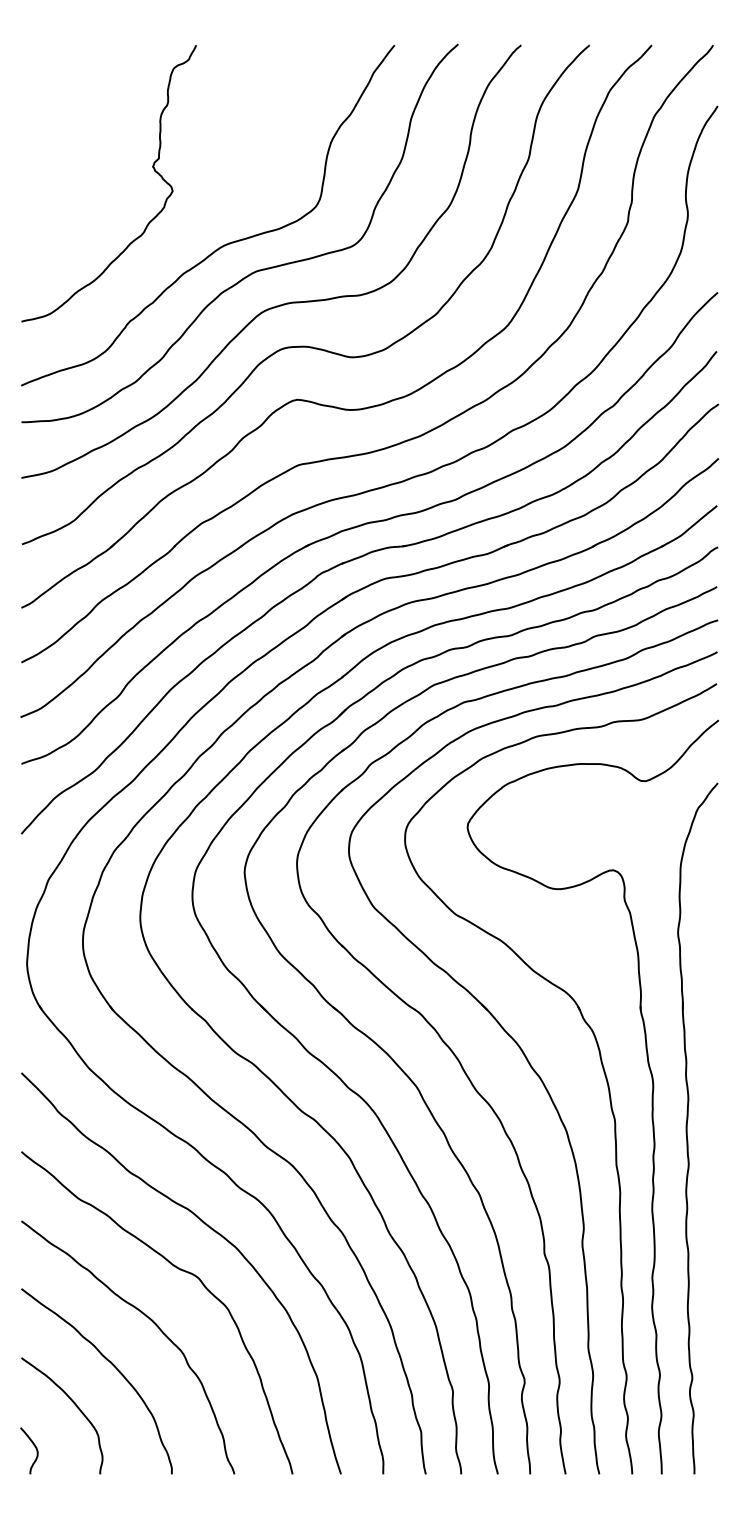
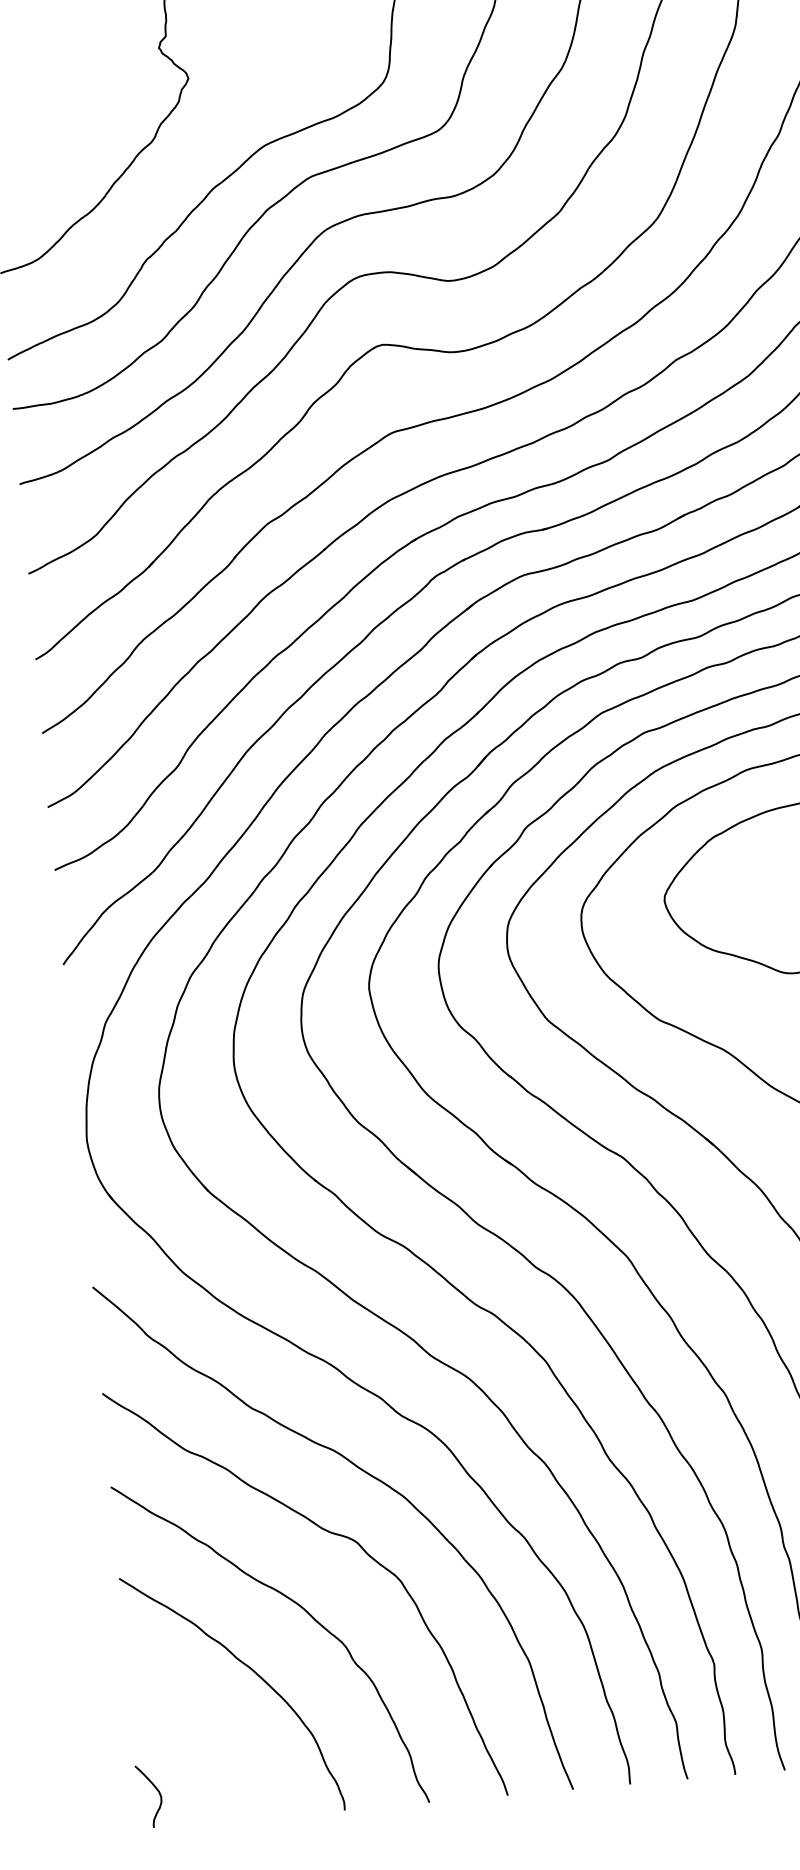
curve: (76, 1407) -> (208, 1731), removed

